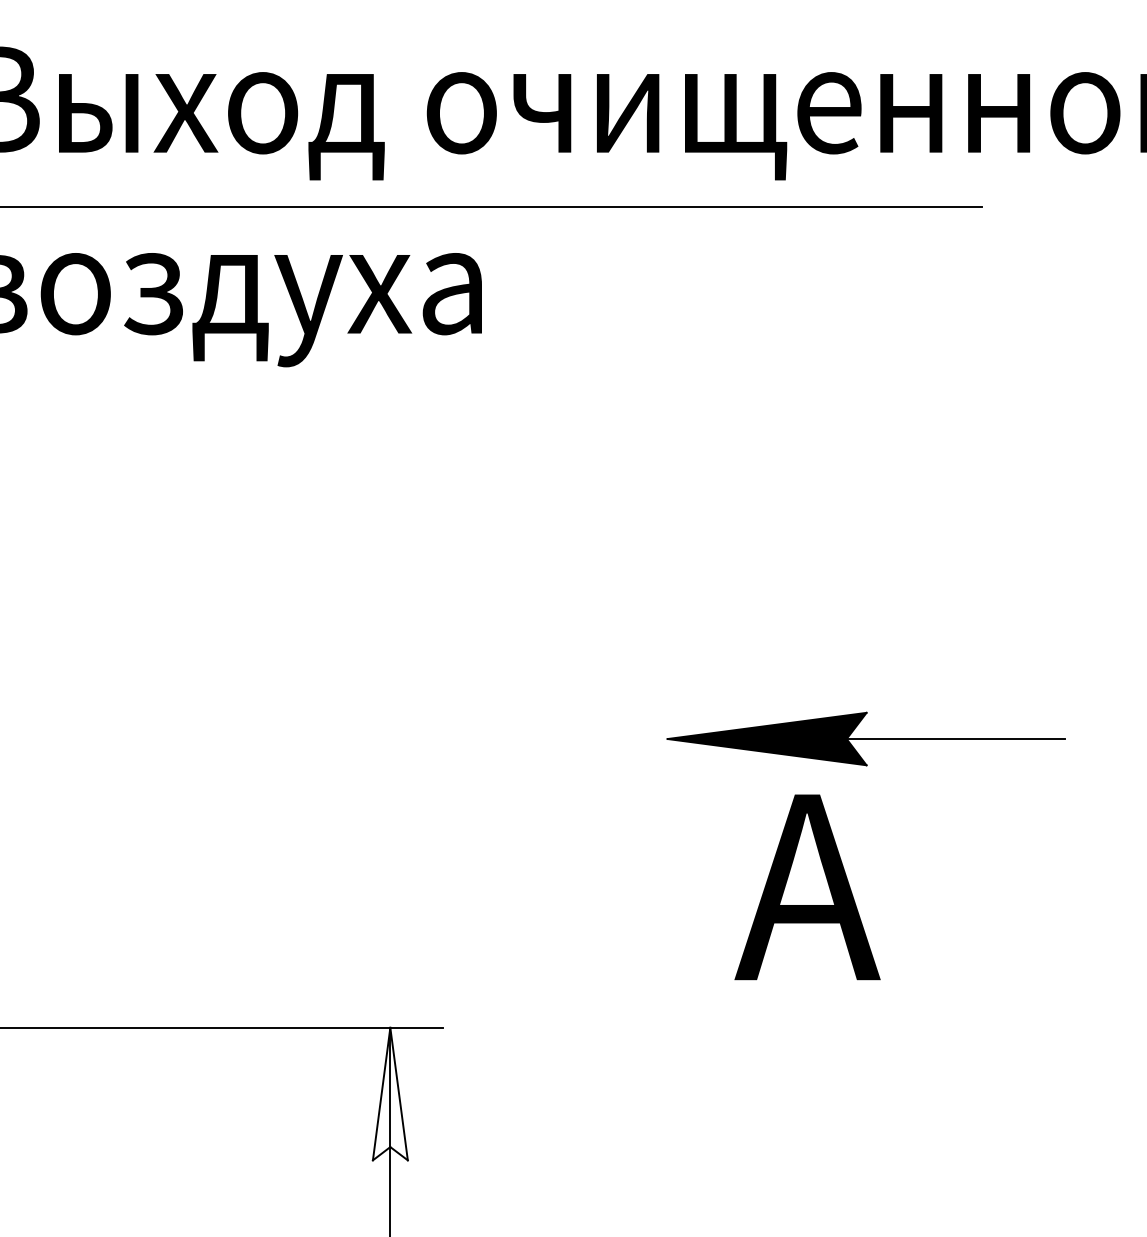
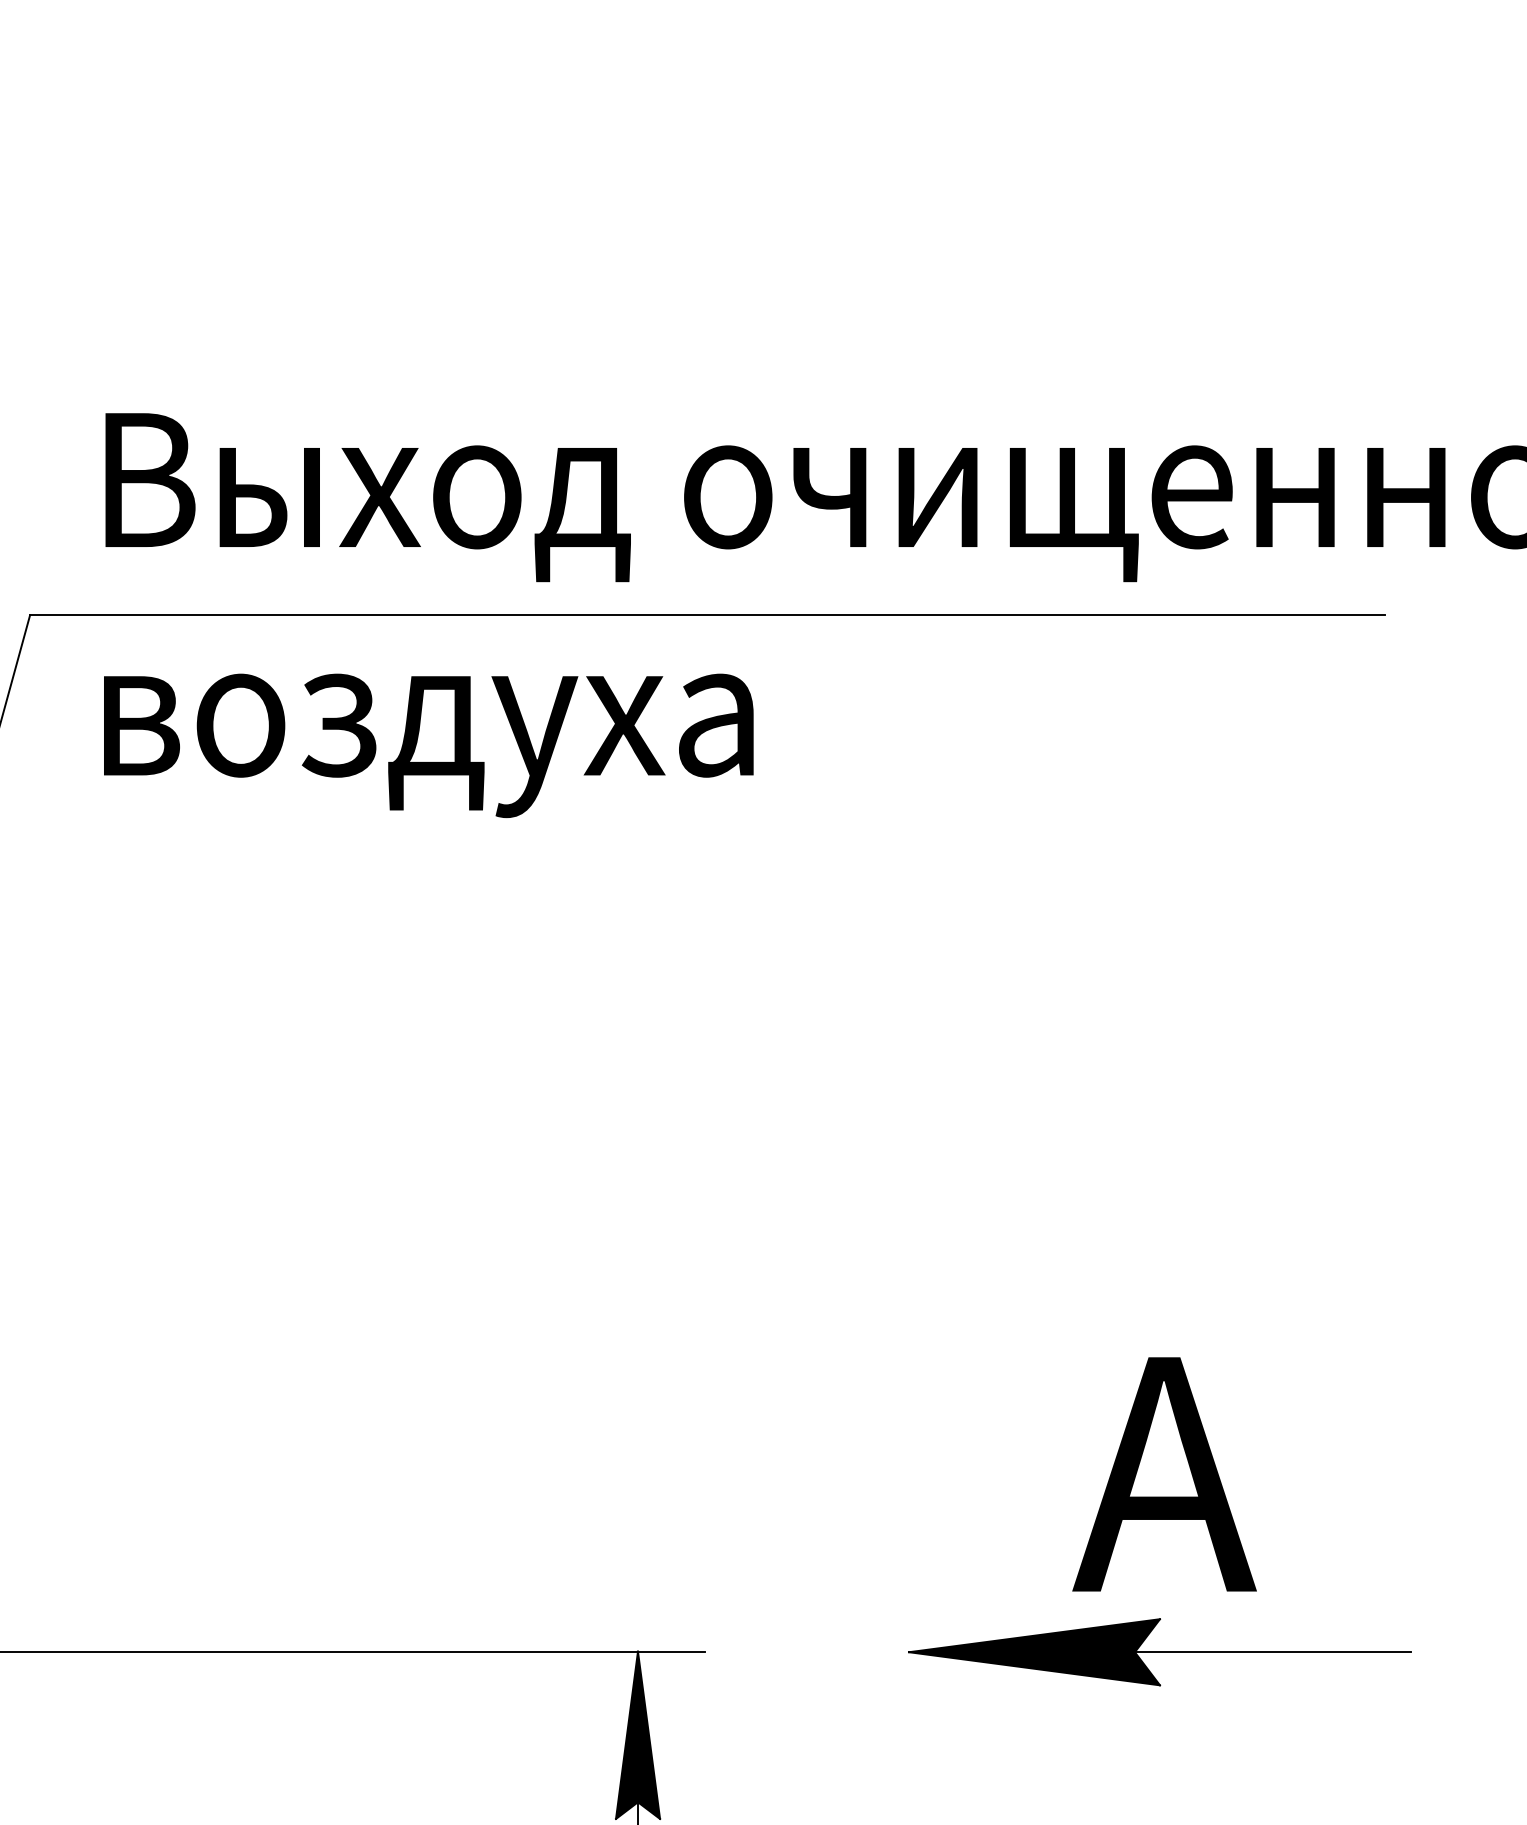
part: (866, 739) -> (1159, 1652), moved
fill: (390, 1093) -> (638, 1734), added

